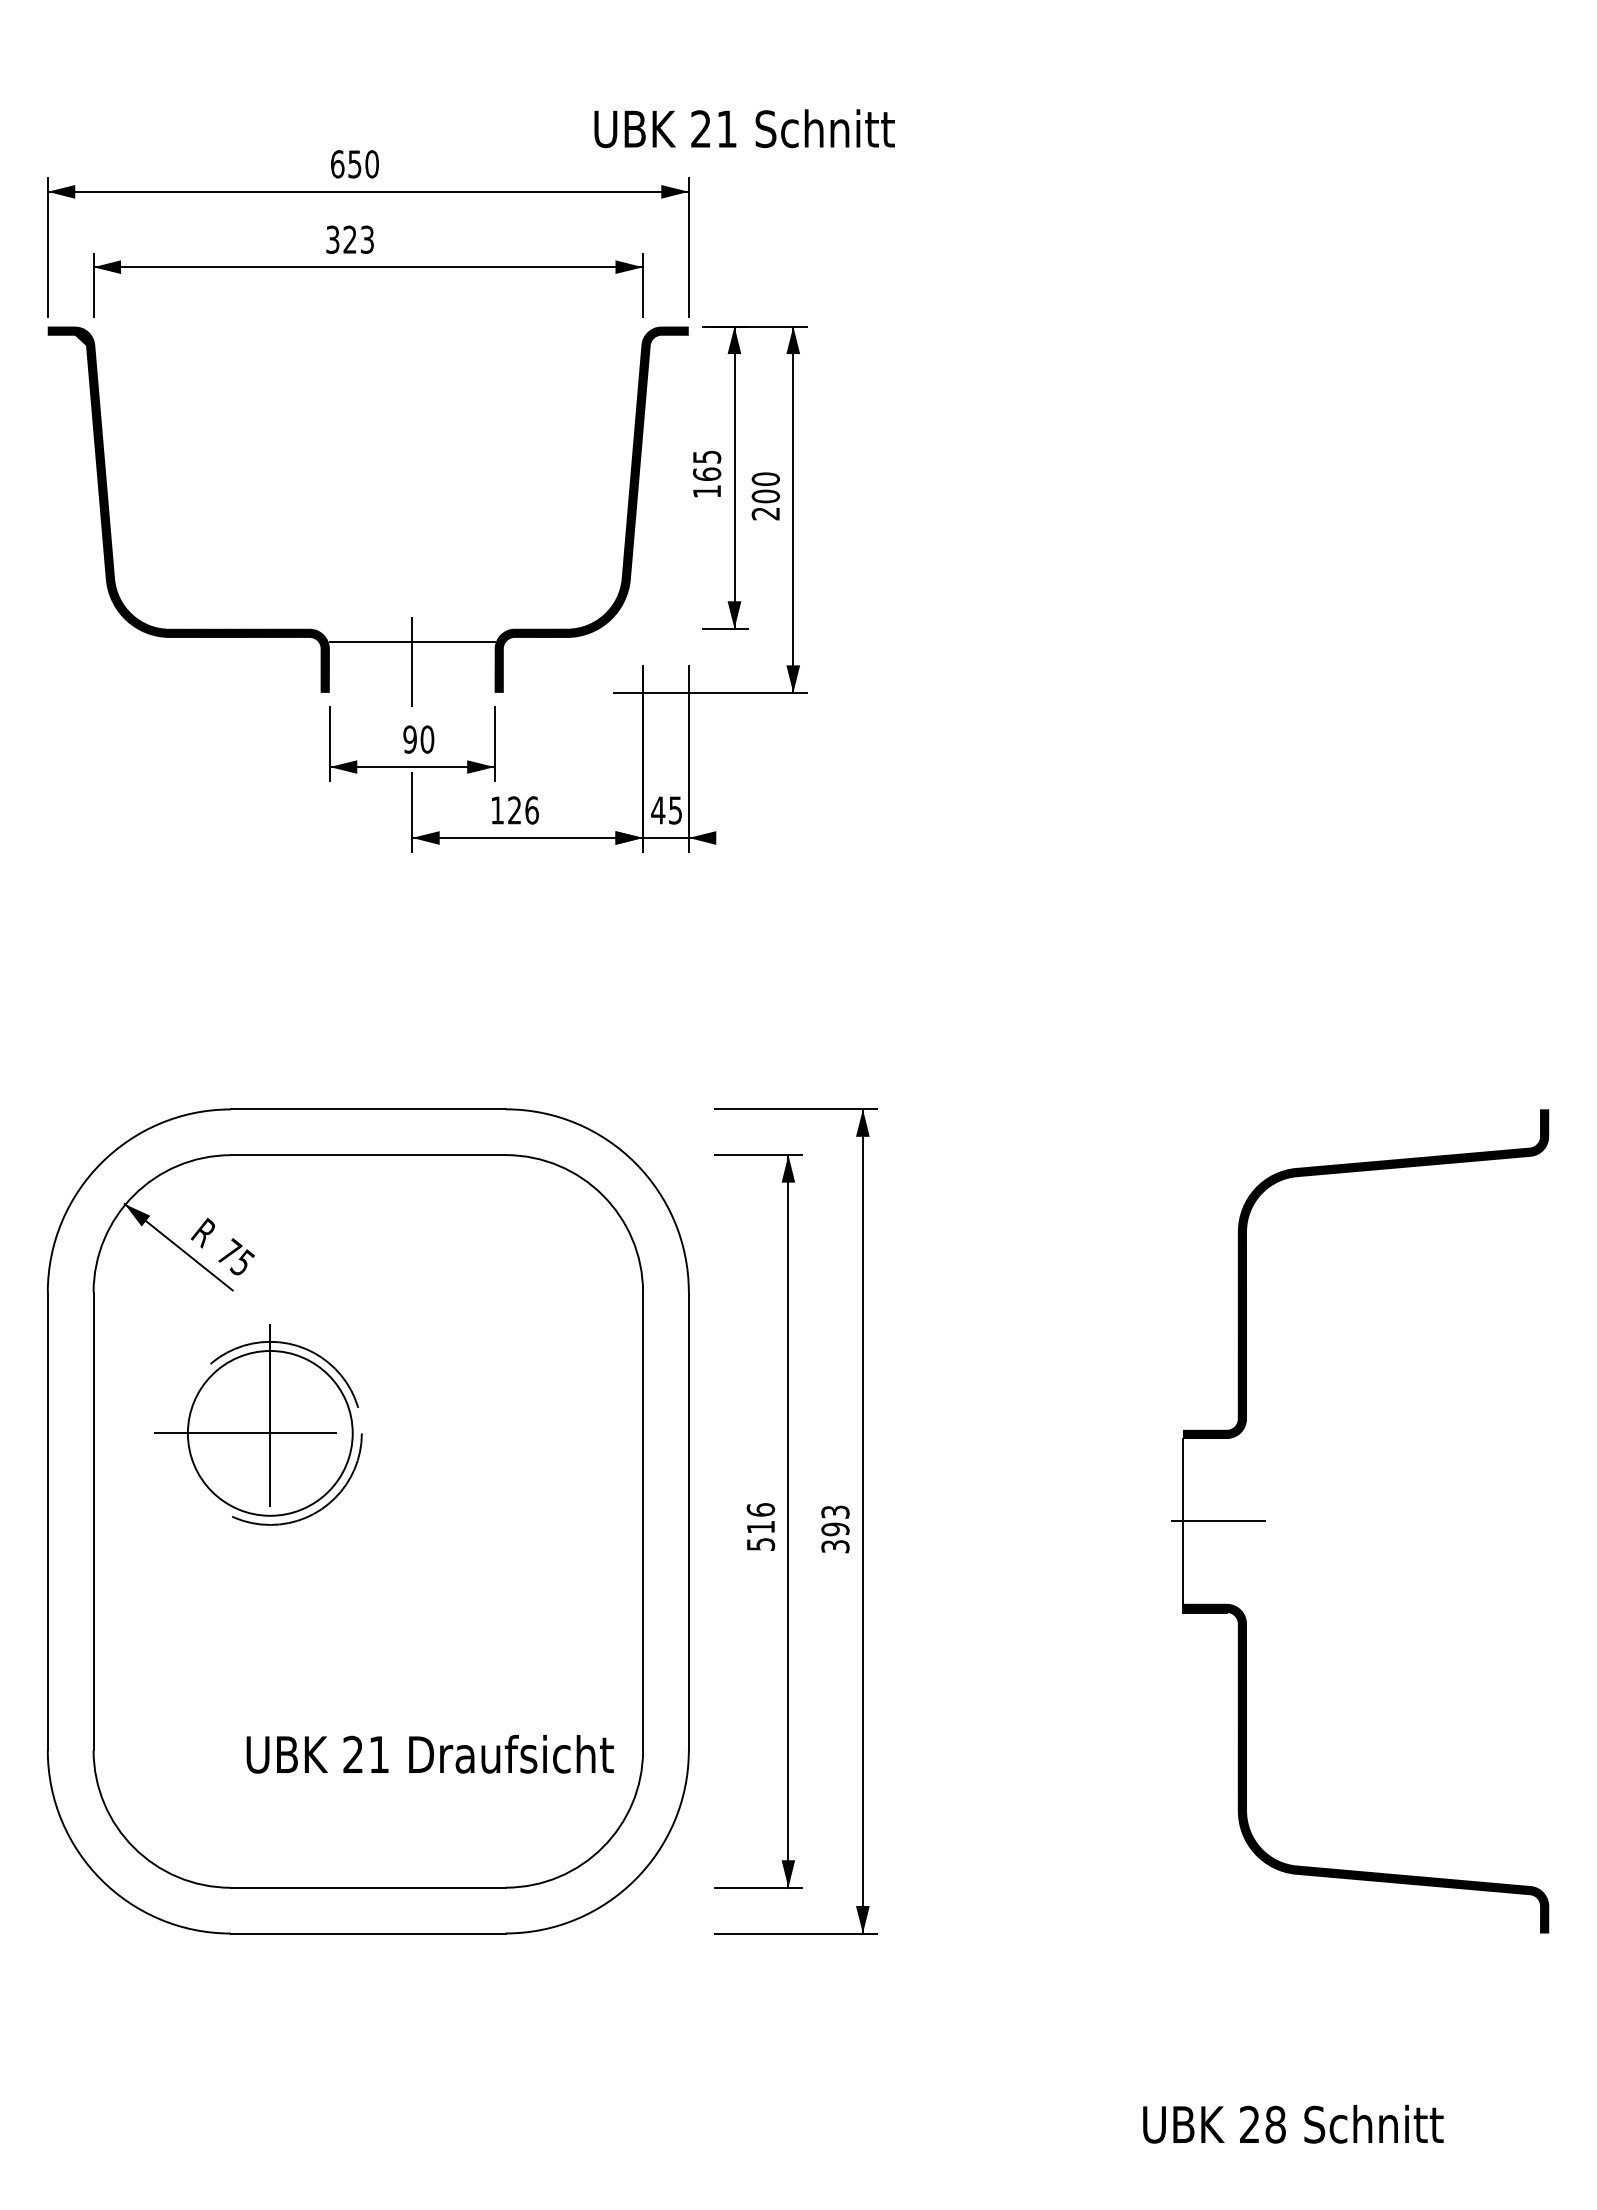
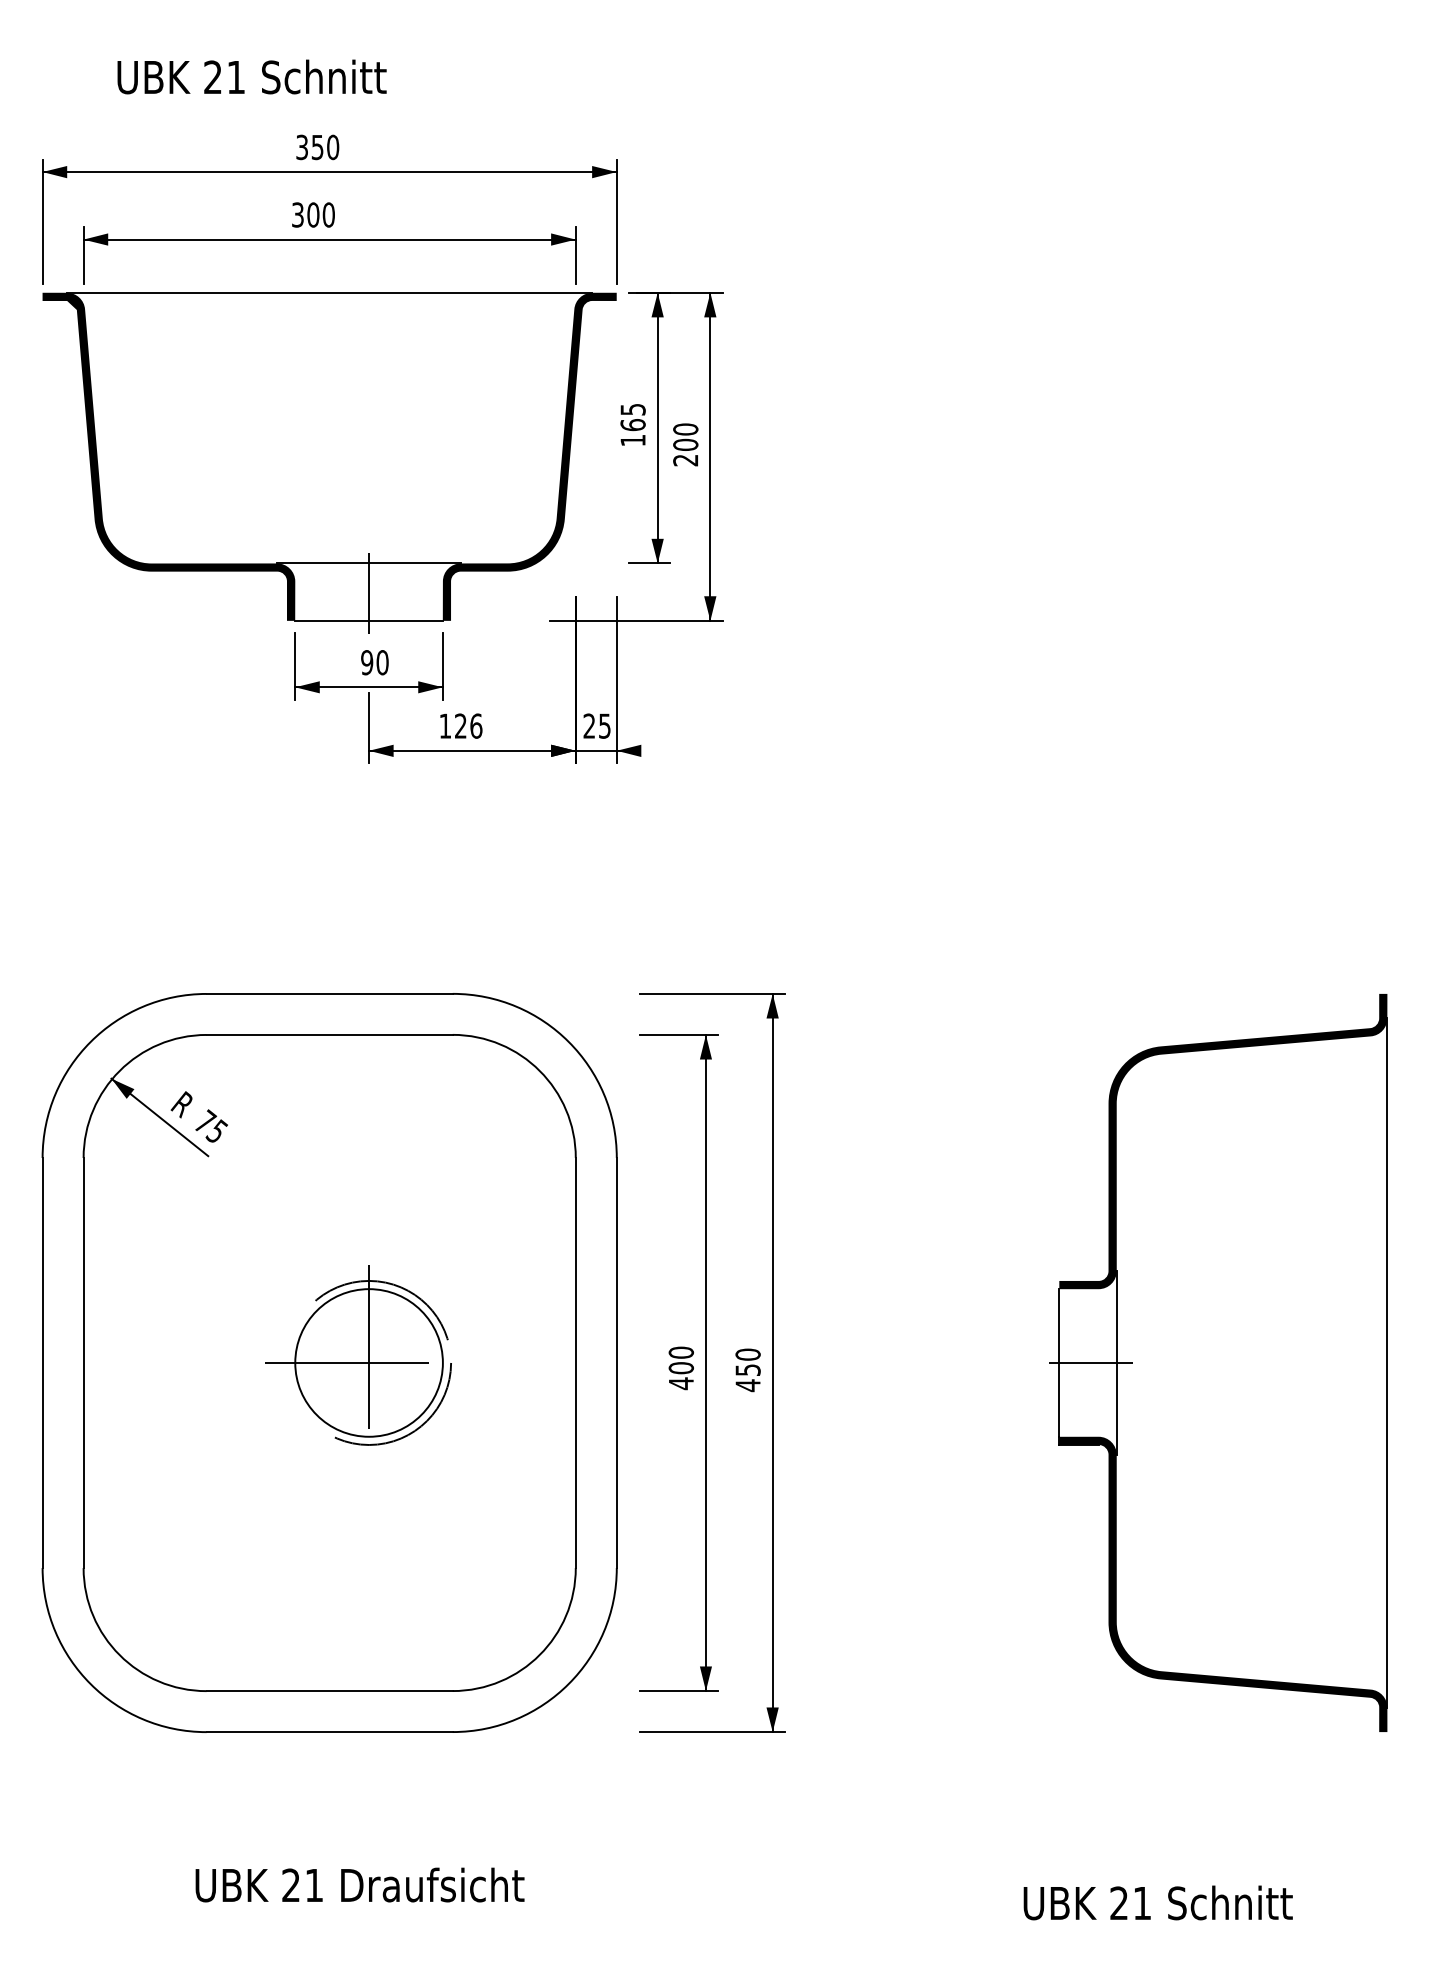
text: (744, 128) -> (251, 76), moved
text: (337, 164) -> (302, 147), 650 -> 350
text: (358, 239) -> (320, 214), 323 -> 300
line: (368, 326) -> (329, 292), added
line: (411, 628) -> (368, 563), added
line: (411, 641) -> (368, 620), moved
text: (658, 810) -> (589, 726), 45 -> 25
part: (258, 1424) -> (358, 1354), moved
line: (1247, 1520) -> (1117, 1362), added
line: (1549, 1521) -> (1387, 1363), added
text: (760, 1527) -> (680, 1368), 516 -> 400
text: (835, 1529) -> (748, 1370), 393 -> 450
text: (429, 1754) -> (359, 1885), moved
text: (1275, 2124) -> (1142, 1903), 28 -> 21

